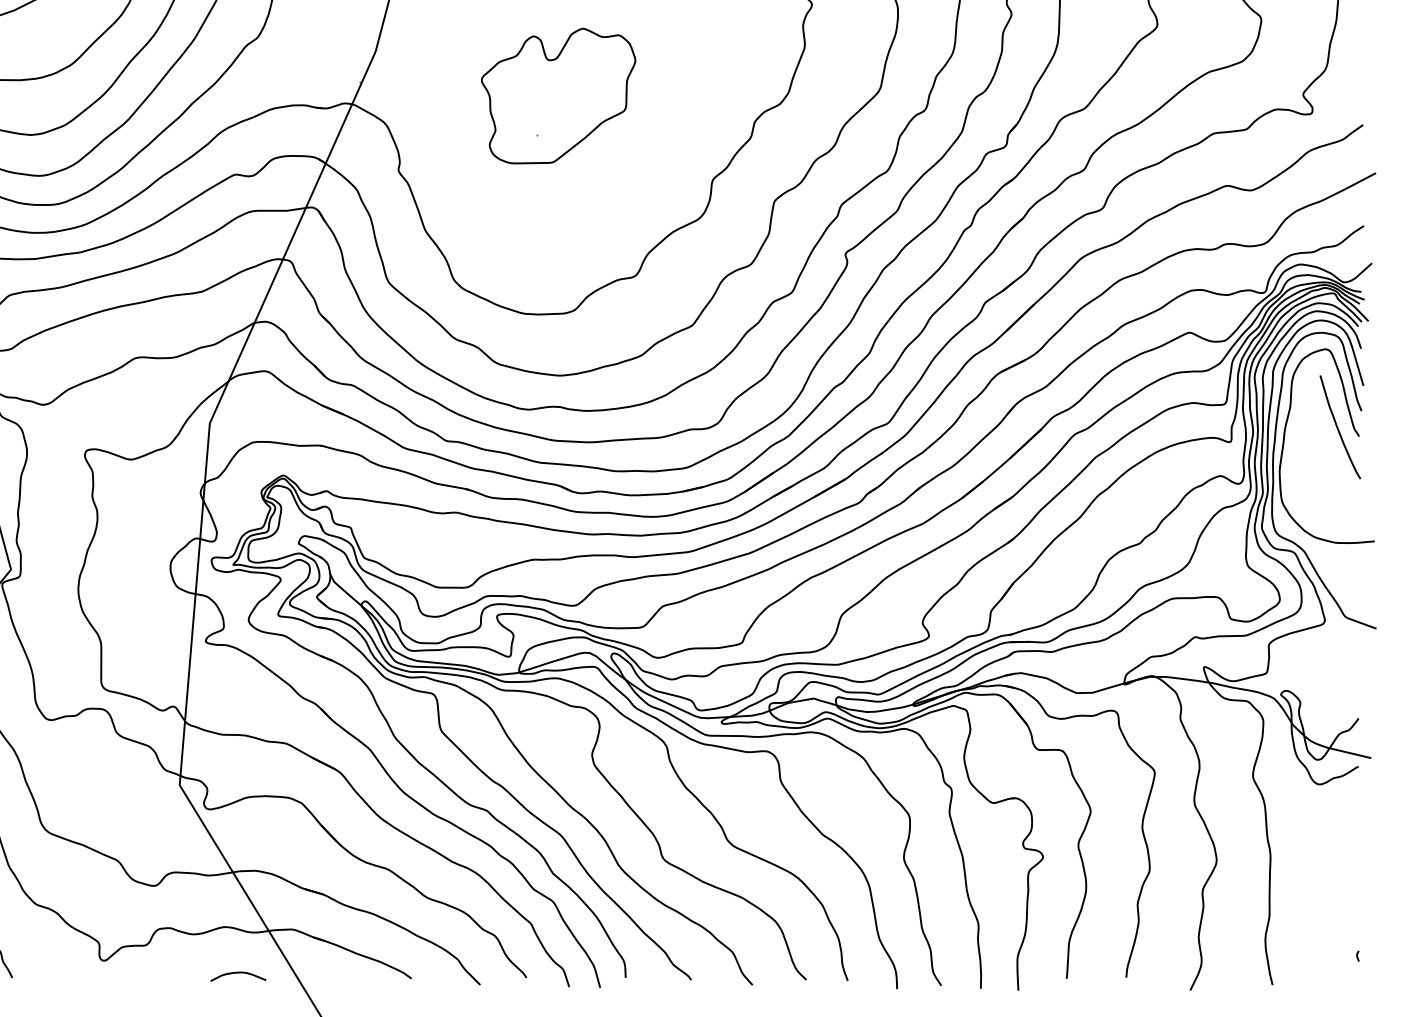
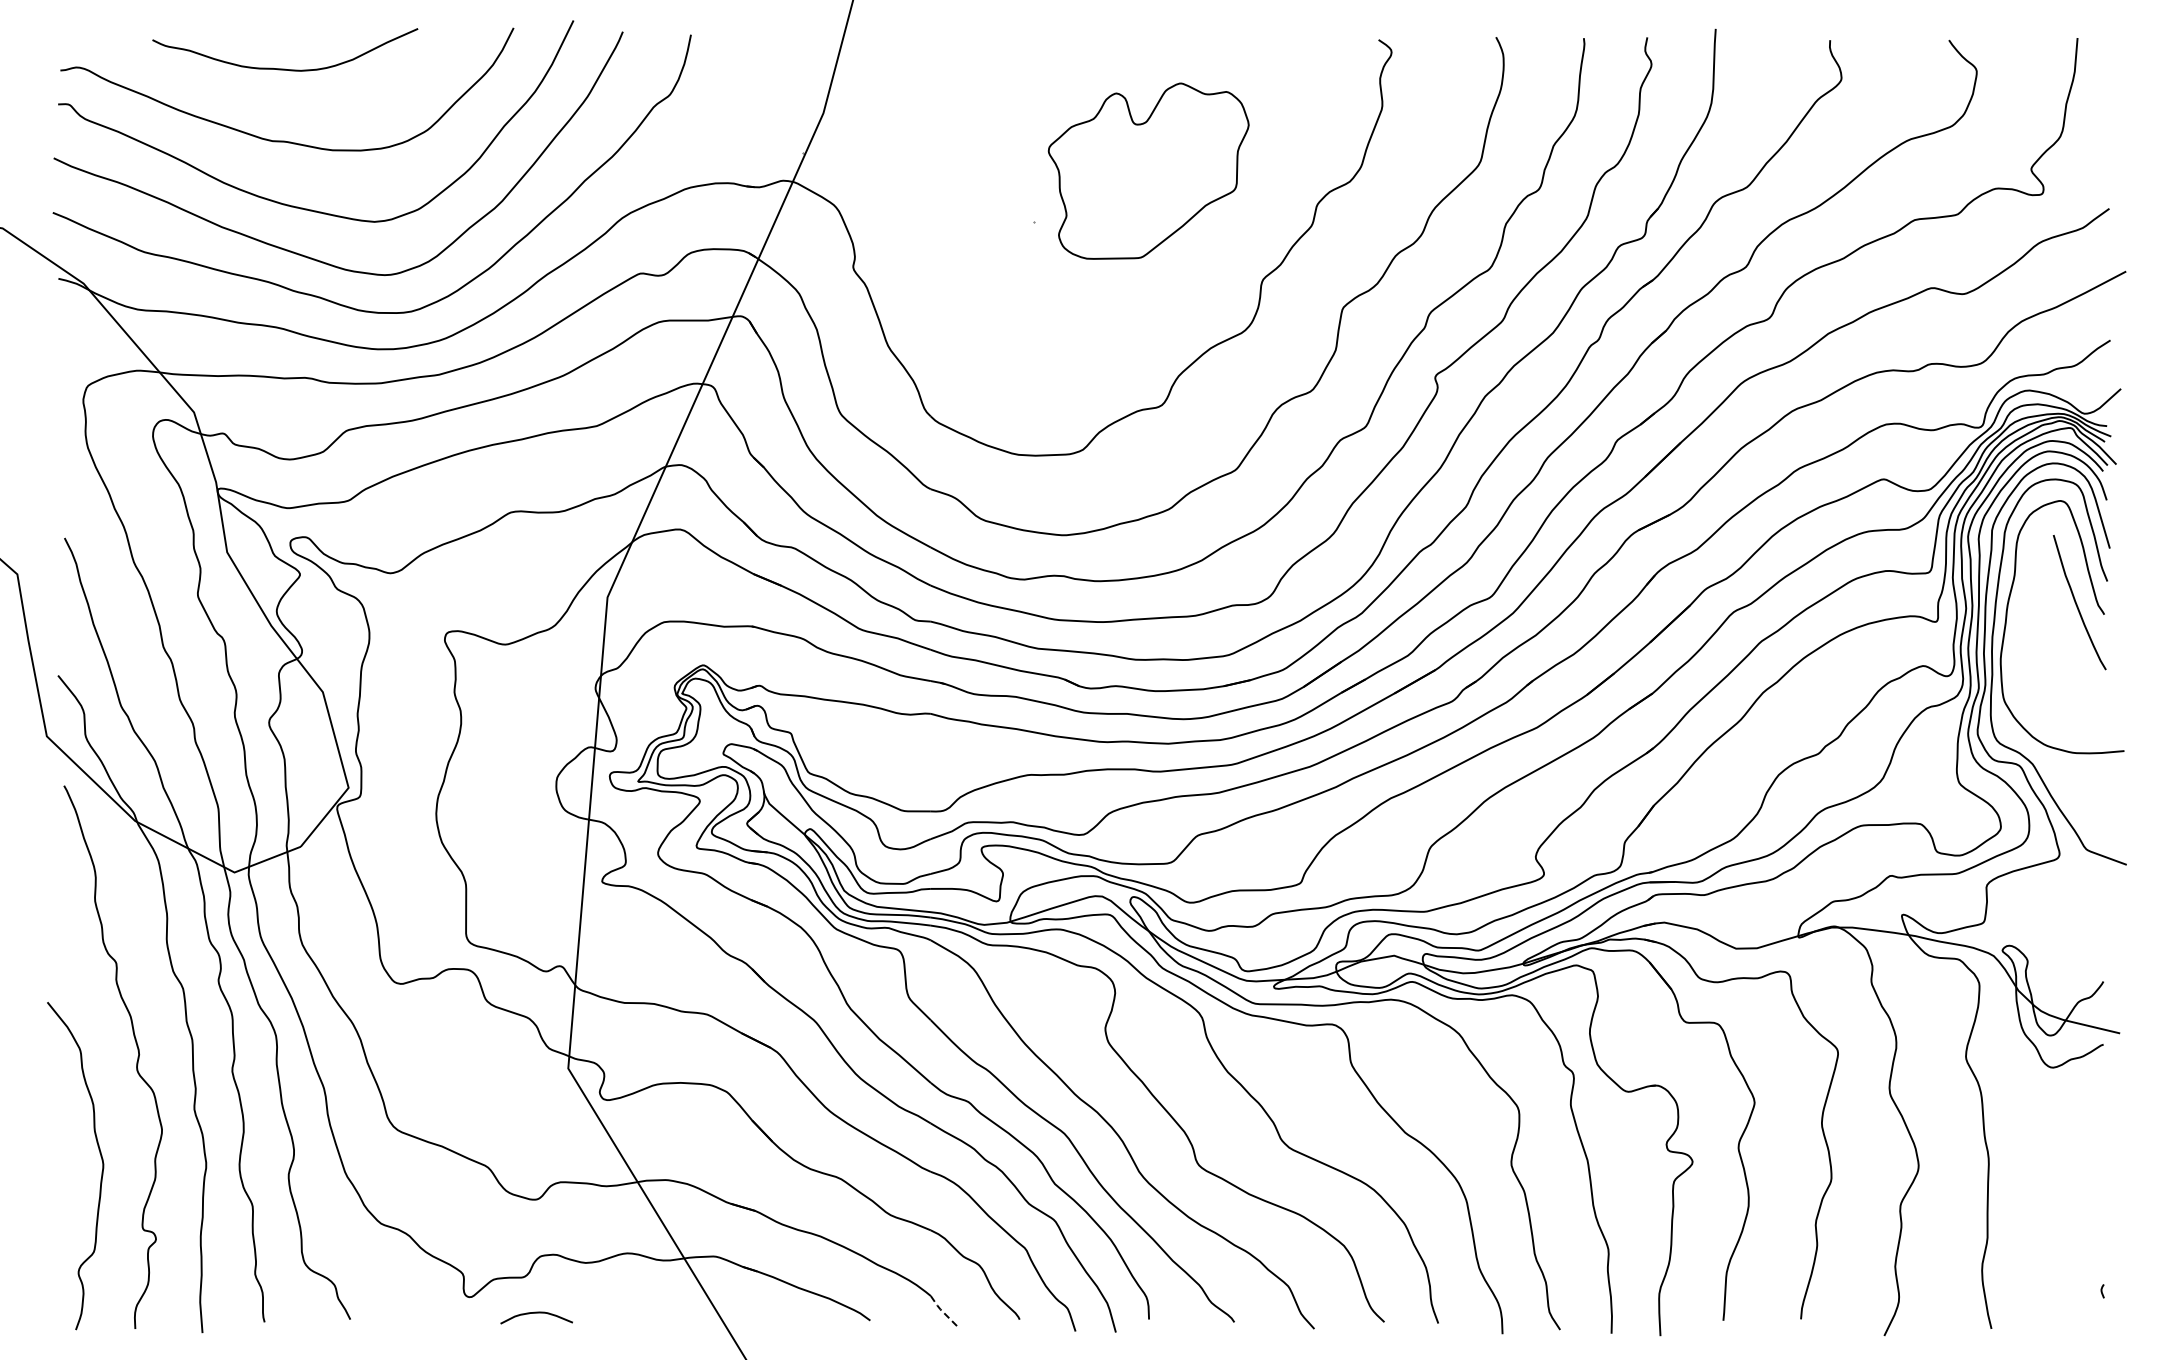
part: (558, 95) -> (1148, 170), moved
line: (467, 972) -> (943, 1312), solid -> dashed
curve: (238, 973) -> (536, 1313), moved

